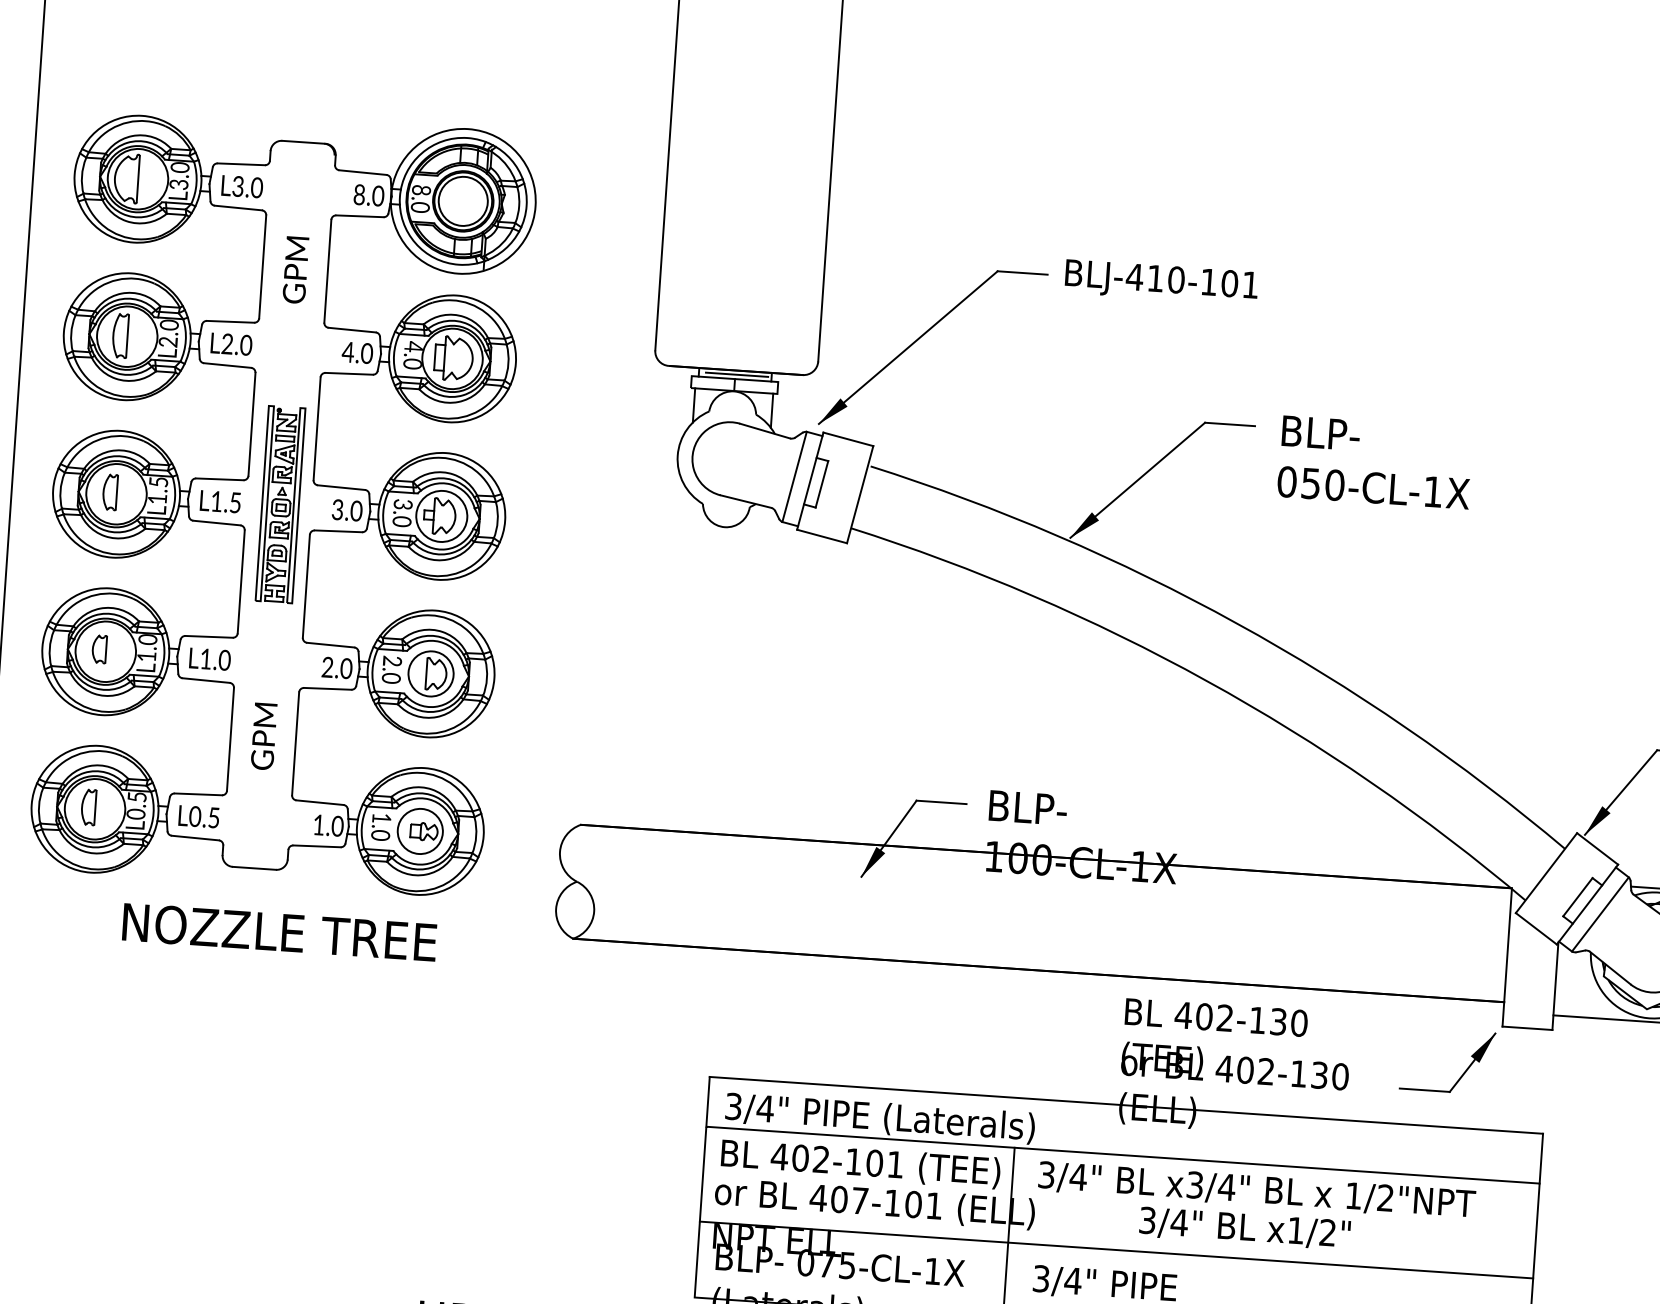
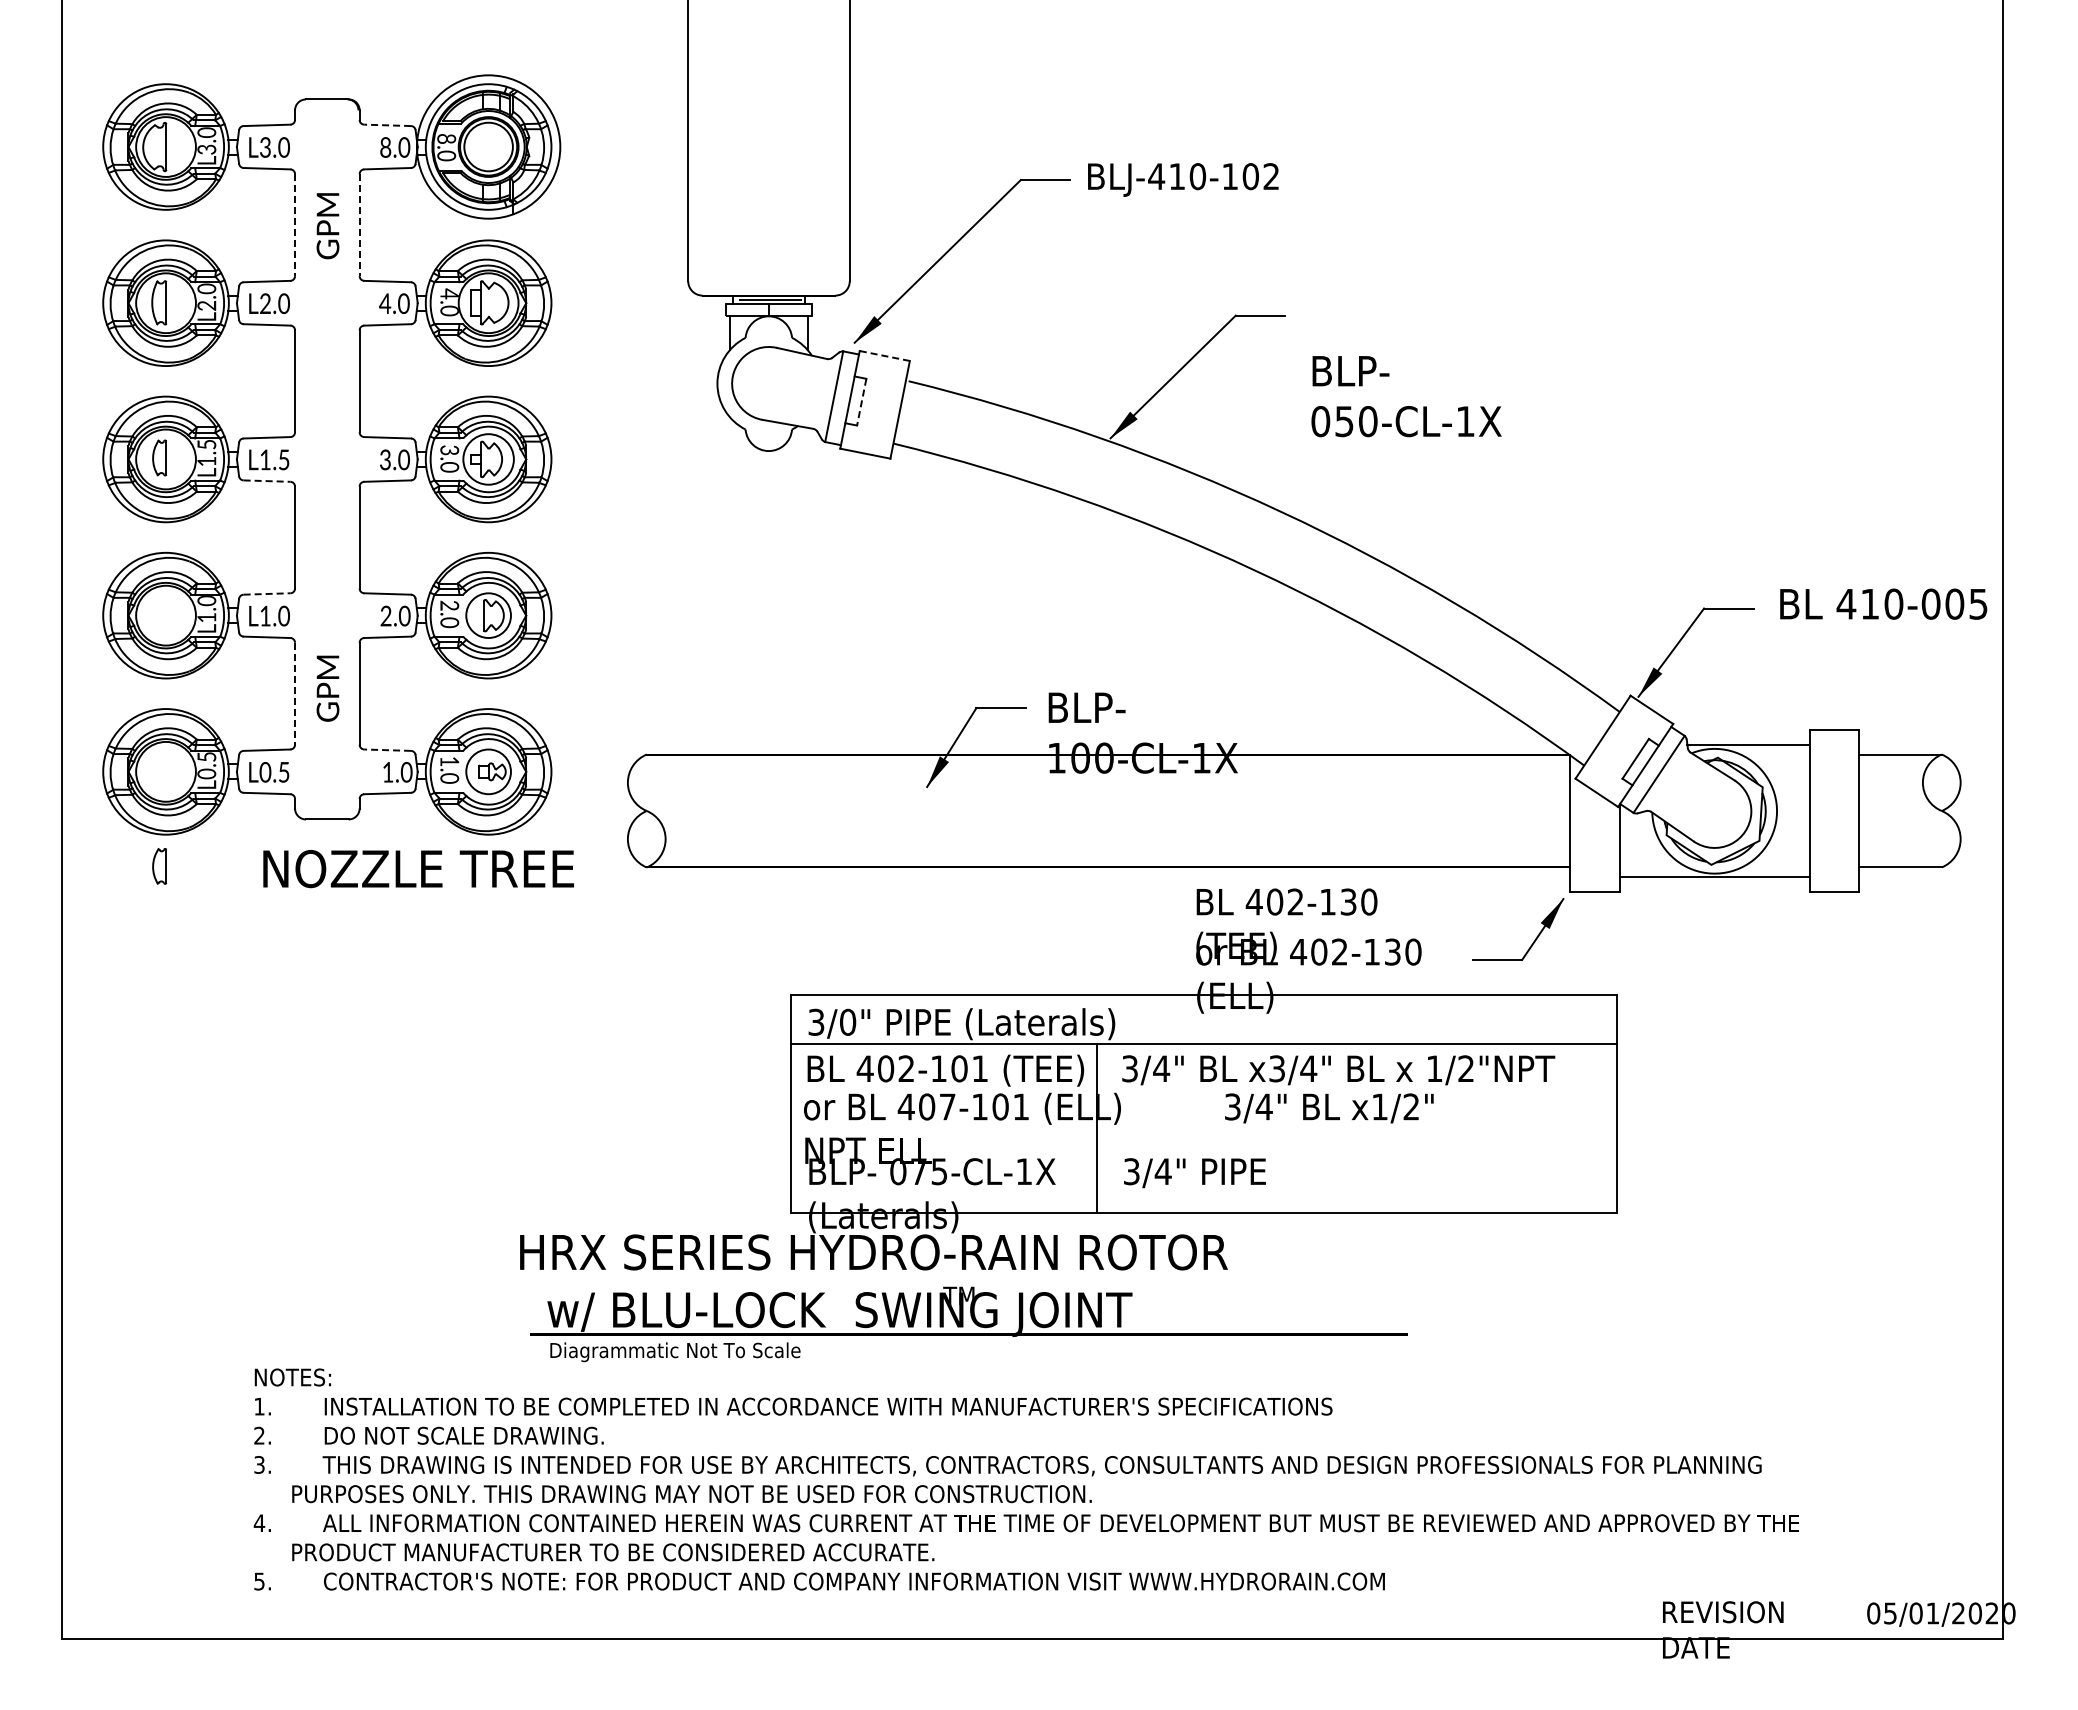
line: (362, 172) -> (387, 125), solid -> dashed
line: (263, 267) -> (295, 225), solid -> dashed
line: (327, 271) -> (359, 225), solid -> dashed
text: (1249, 284) -> (1270, 176), BLJ-410-101 -> BLJ-410-102
line: (848, 439) -> (884, 356), solid -> dashed
text: (1375, 462) -> (1406, 396), moved
line: (821, 484) -> (861, 402), solid -> dashed
part: (280, 504) -> (328, 458), removed
line: (217, 523) -> (267, 481), solid -> dashed
line: (209, 636) -> (267, 593), solid -> dashed
part: (99, 649) -> (159, 613), removed
line: (230, 740) -> (295, 694), solid -> dashed
line: (319, 802) -> (387, 750), solid -> dashed
part: (88, 807) -> (159, 866), moved
text: (279, 932) -> (418, 869), moved
text: (765, 1107) -> (847, 1021), 3/4" -> 3/0"
line: (1115, 1250) -> (1203, 1138), removed

